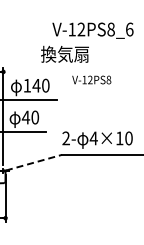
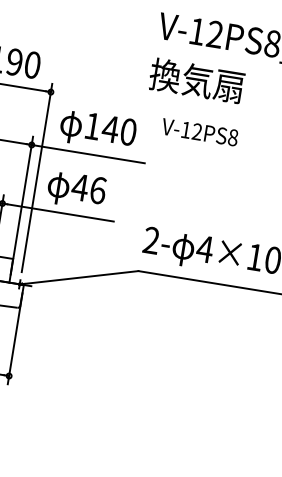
text: (64, 53) -> (196, 79), moved
text: (91, 79) -> (199, 131), moved
text: (35, 117) -> (98, 190), 40 -> 46
line: (34, 162) -> (82, 277), dashed -> solid

